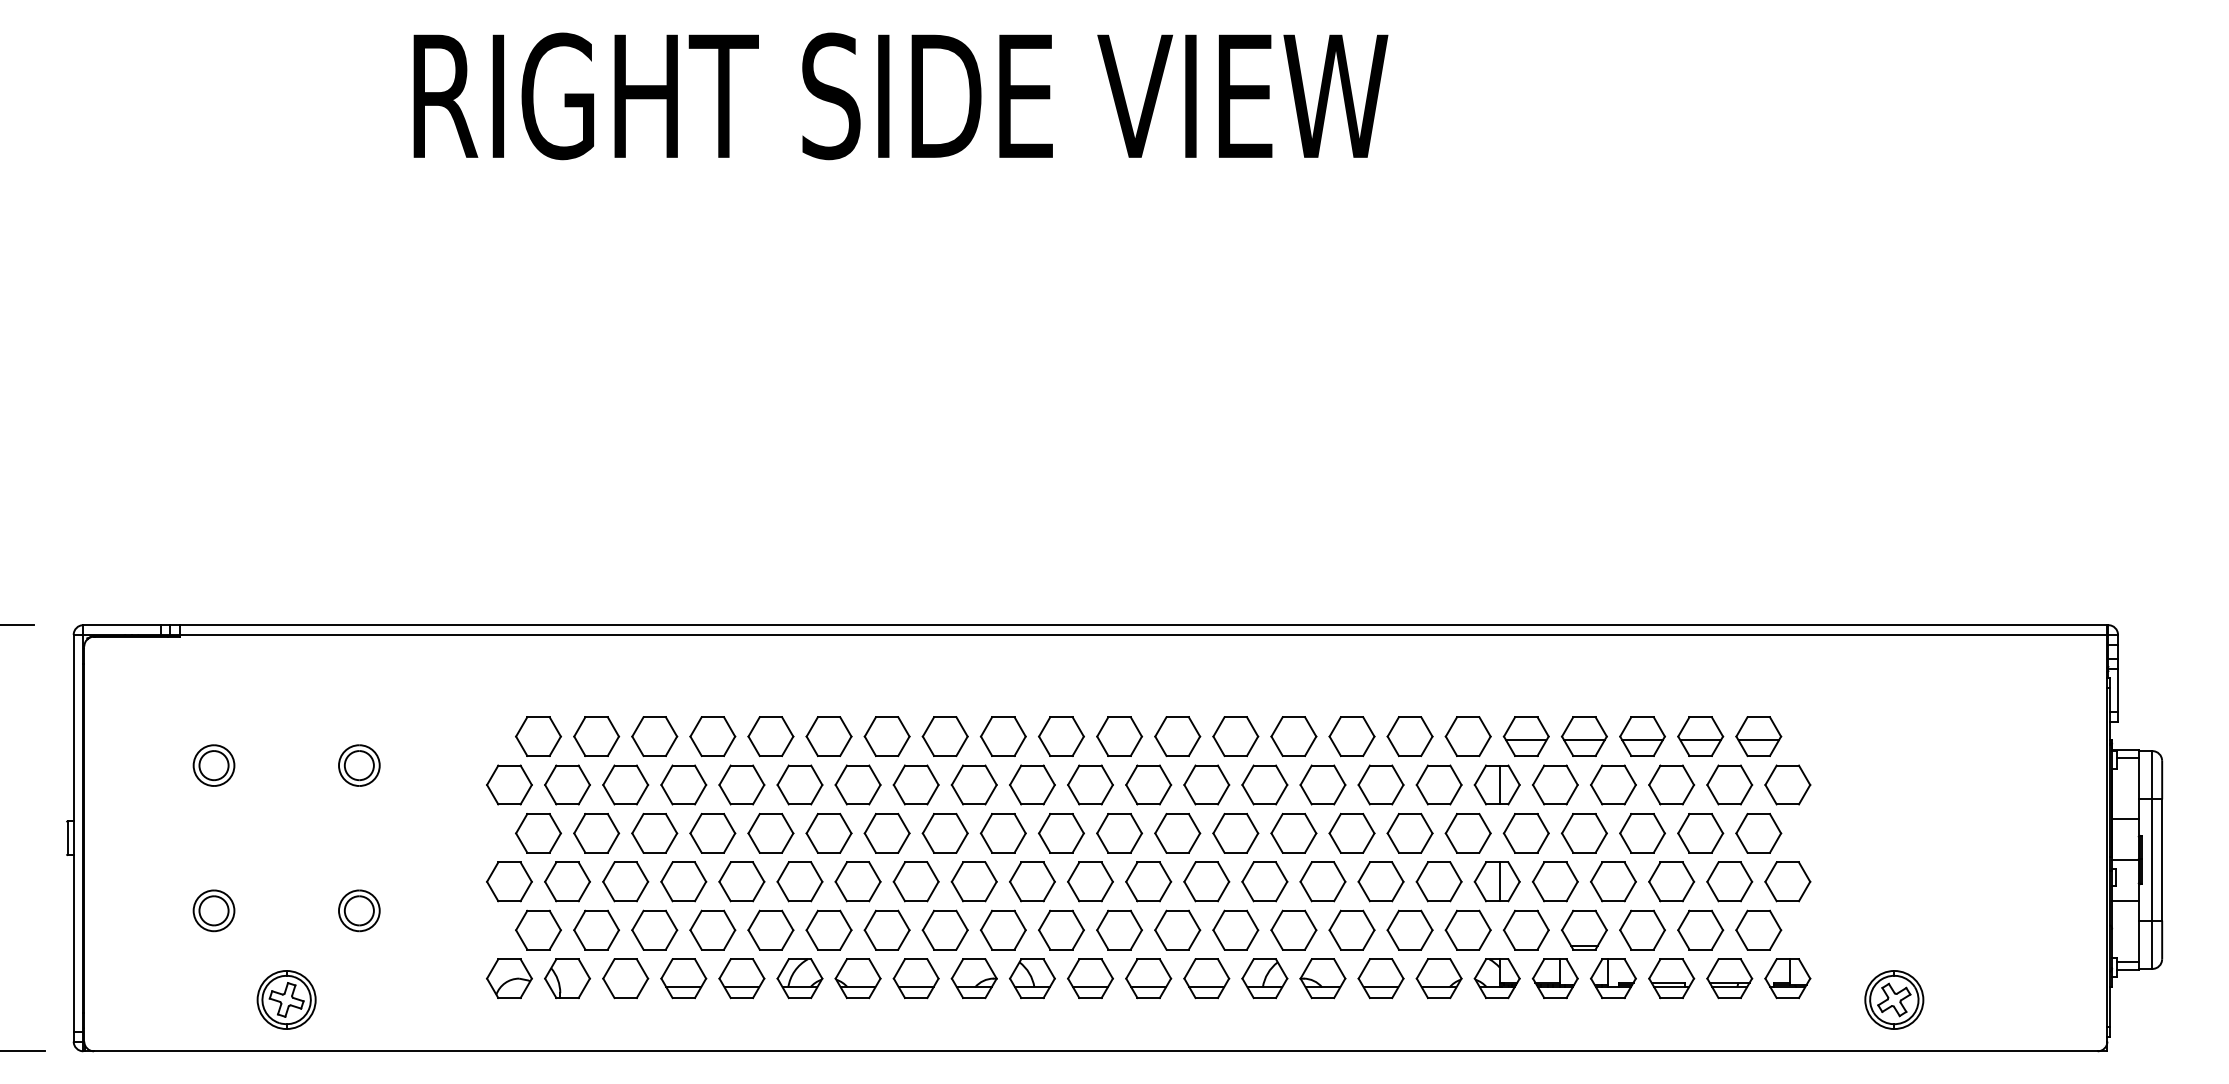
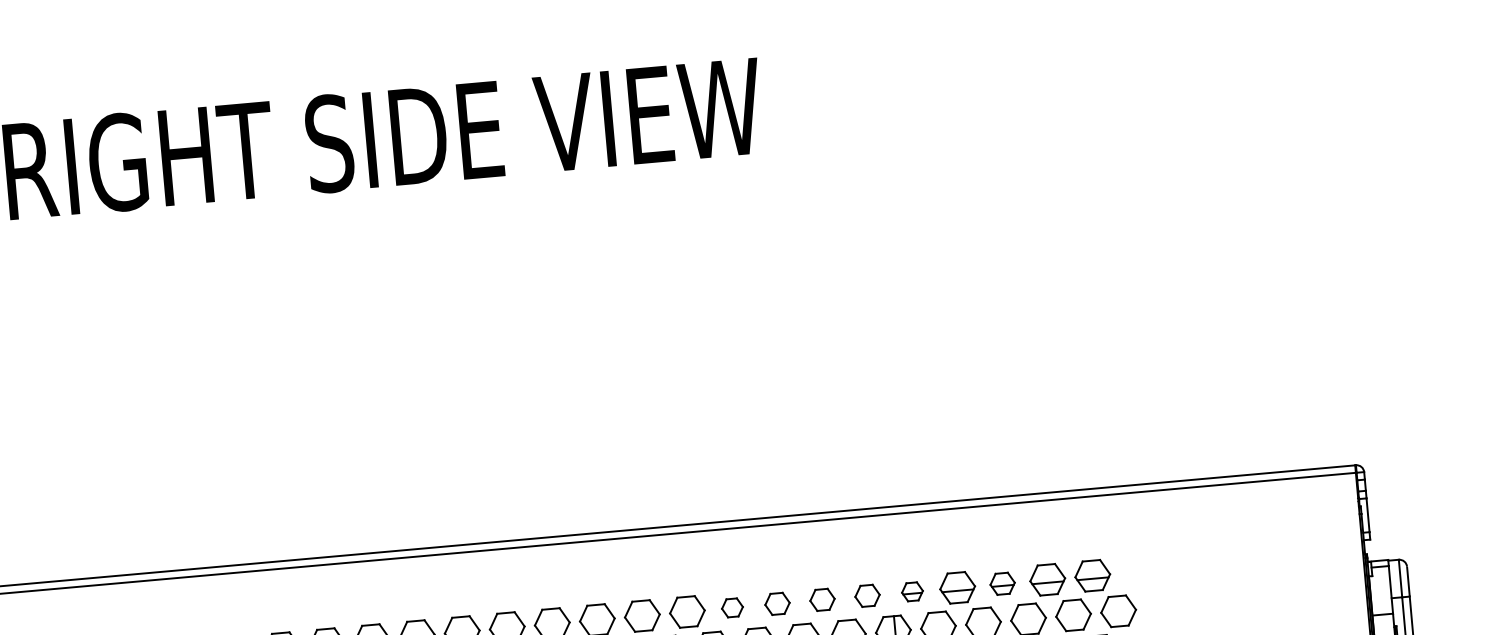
part: (1293, 736) -> (732, 607), size x0.6
part: (1351, 736) -> (777, 603), size x0.7
part: (1409, 736) -> (822, 599), size x0.7
part: (1467, 736) -> (867, 595), size x0.7
part: (1525, 736) -> (911, 591), size x0.6
part: (1642, 736) -> (1002, 583), size x0.7

